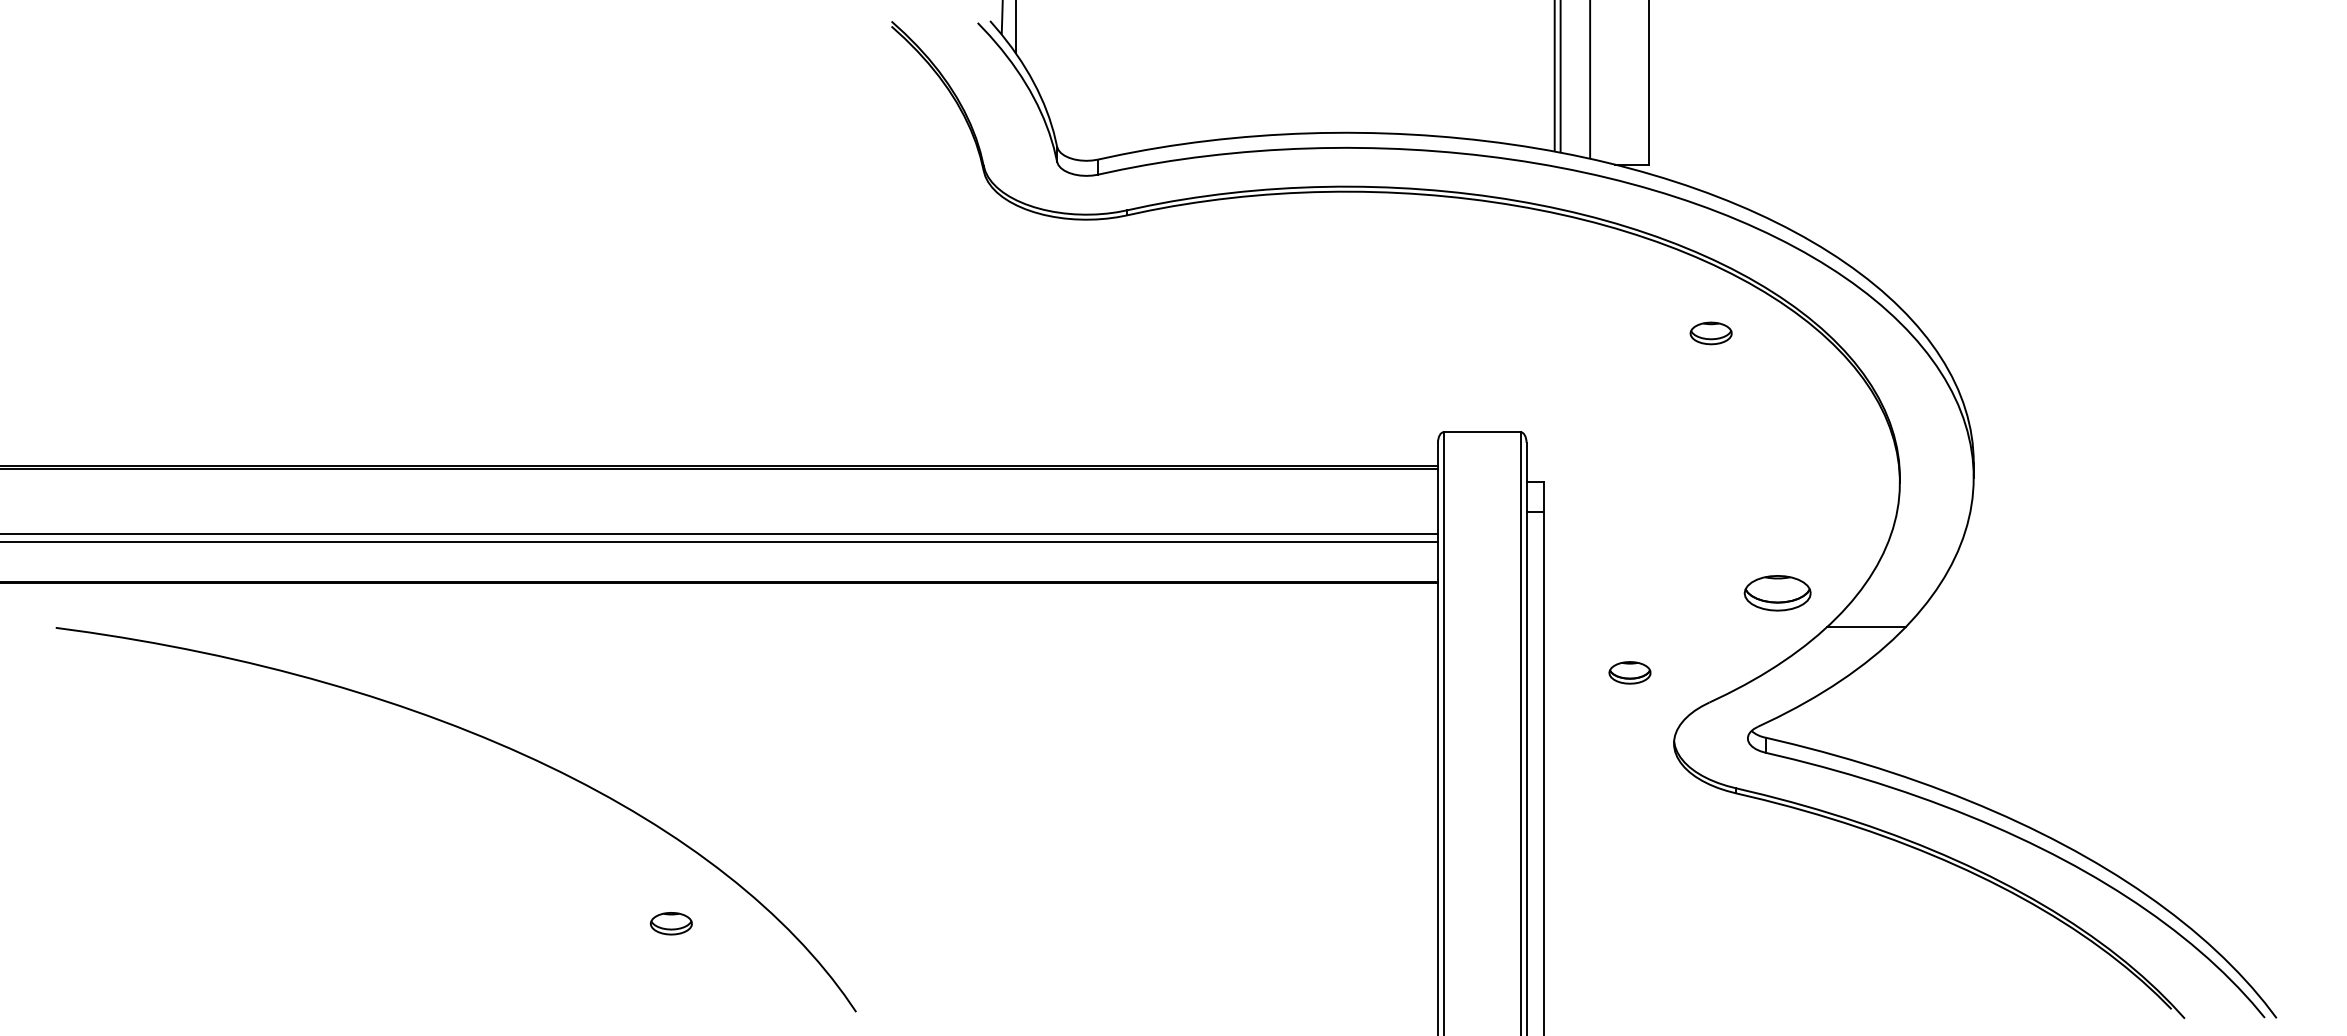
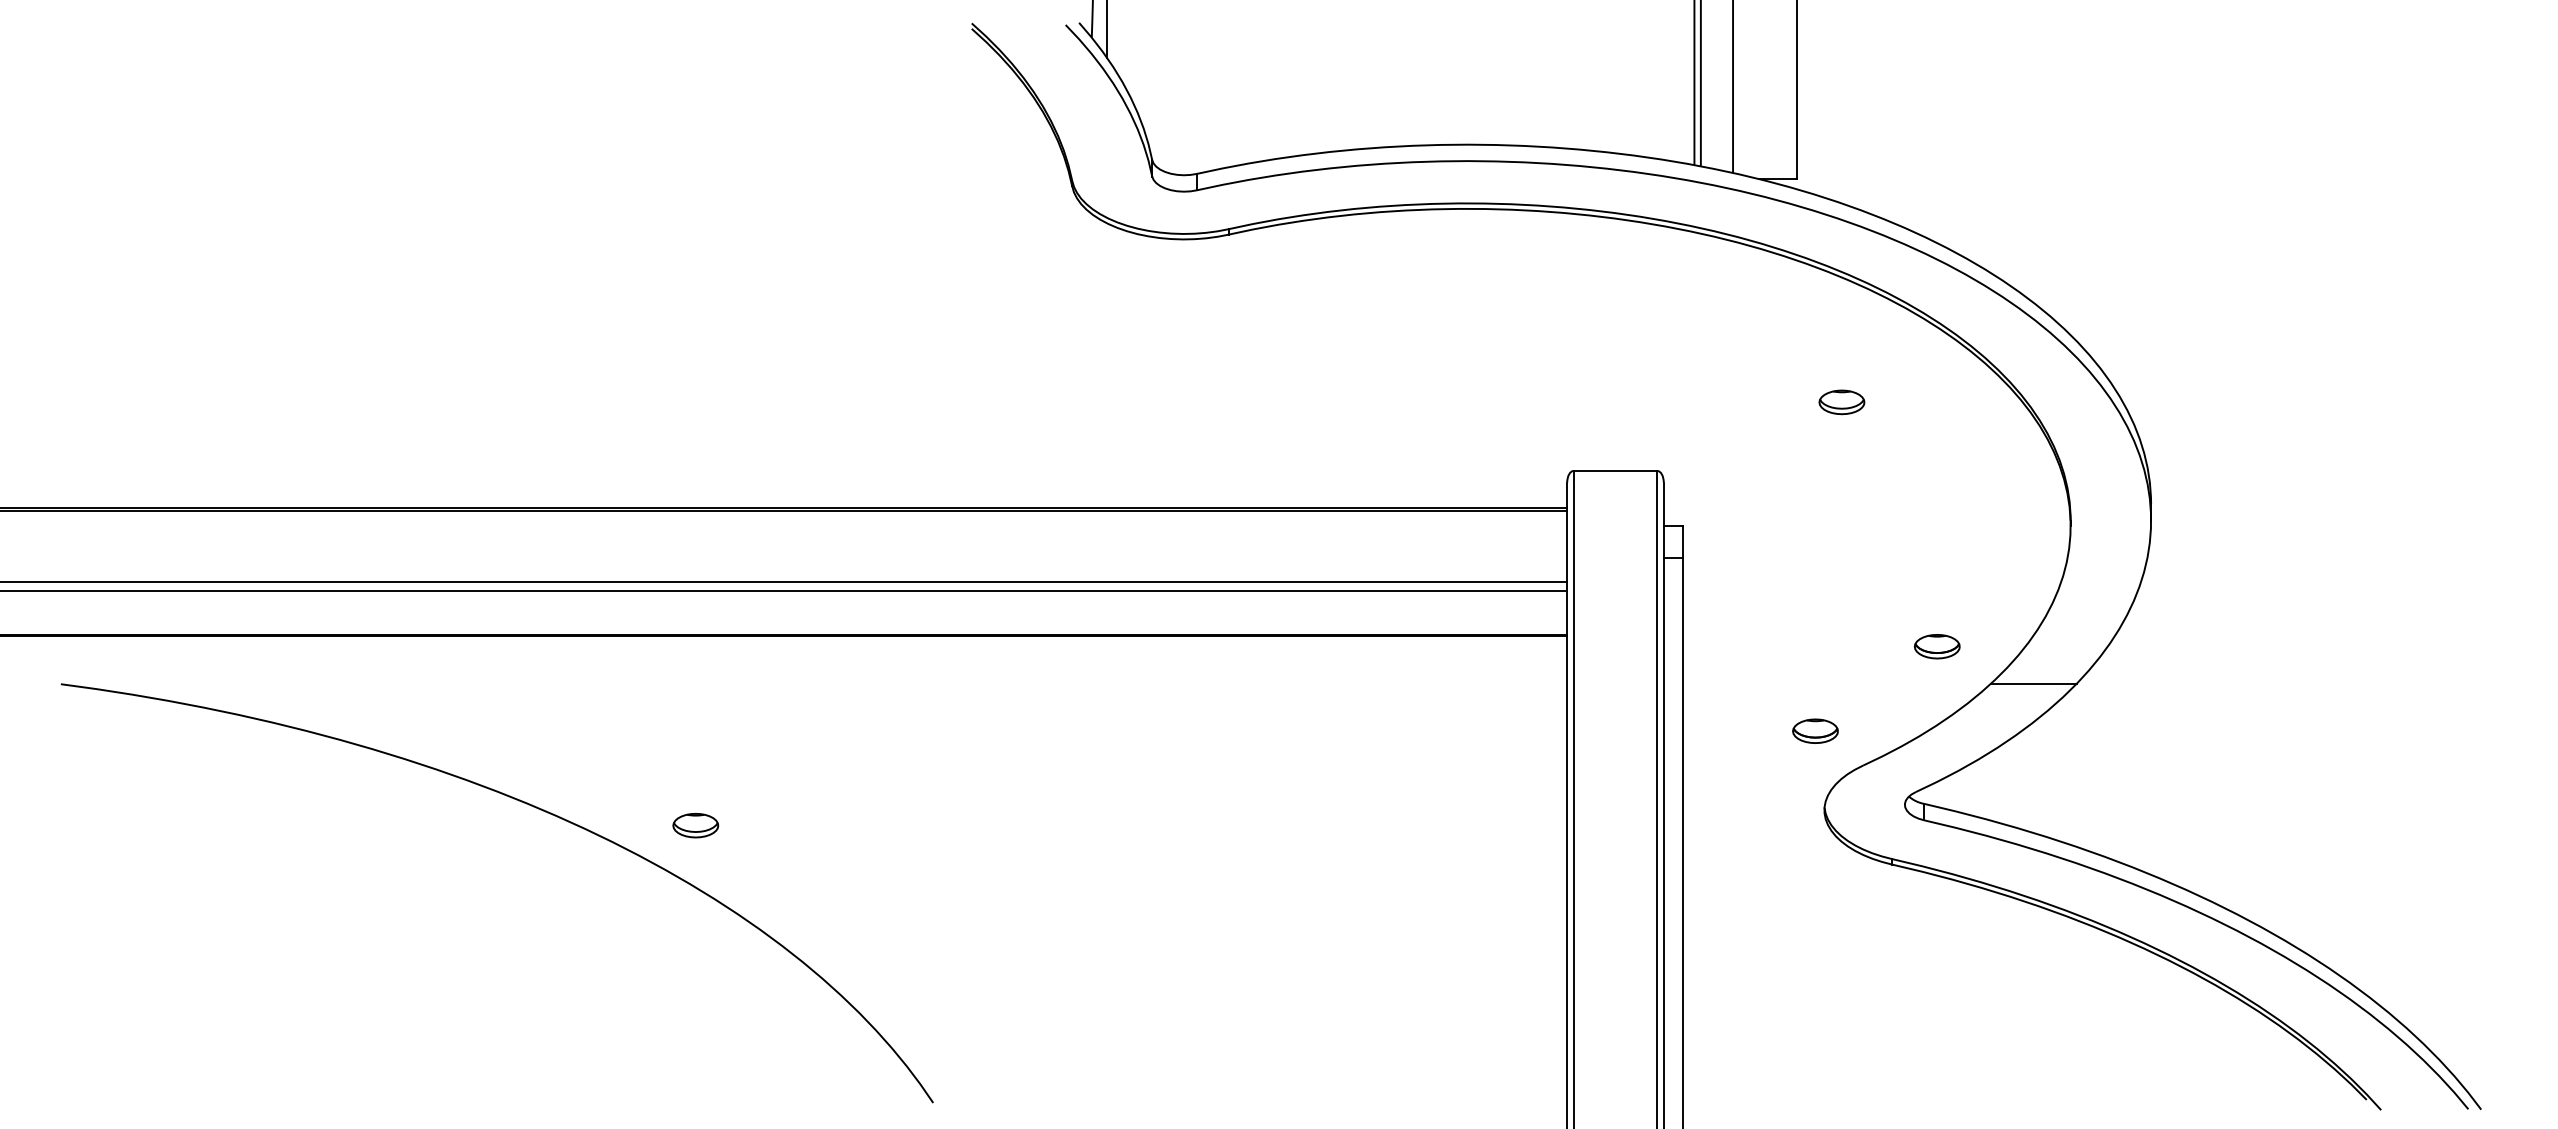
part: (1710, 333) -> (1841, 402), moved
part: (1776, 593) -> (1936, 646), size x0.62
part: (1630, 672) -> (1815, 730), moved
part: (671, 923) -> (695, 825), moved

